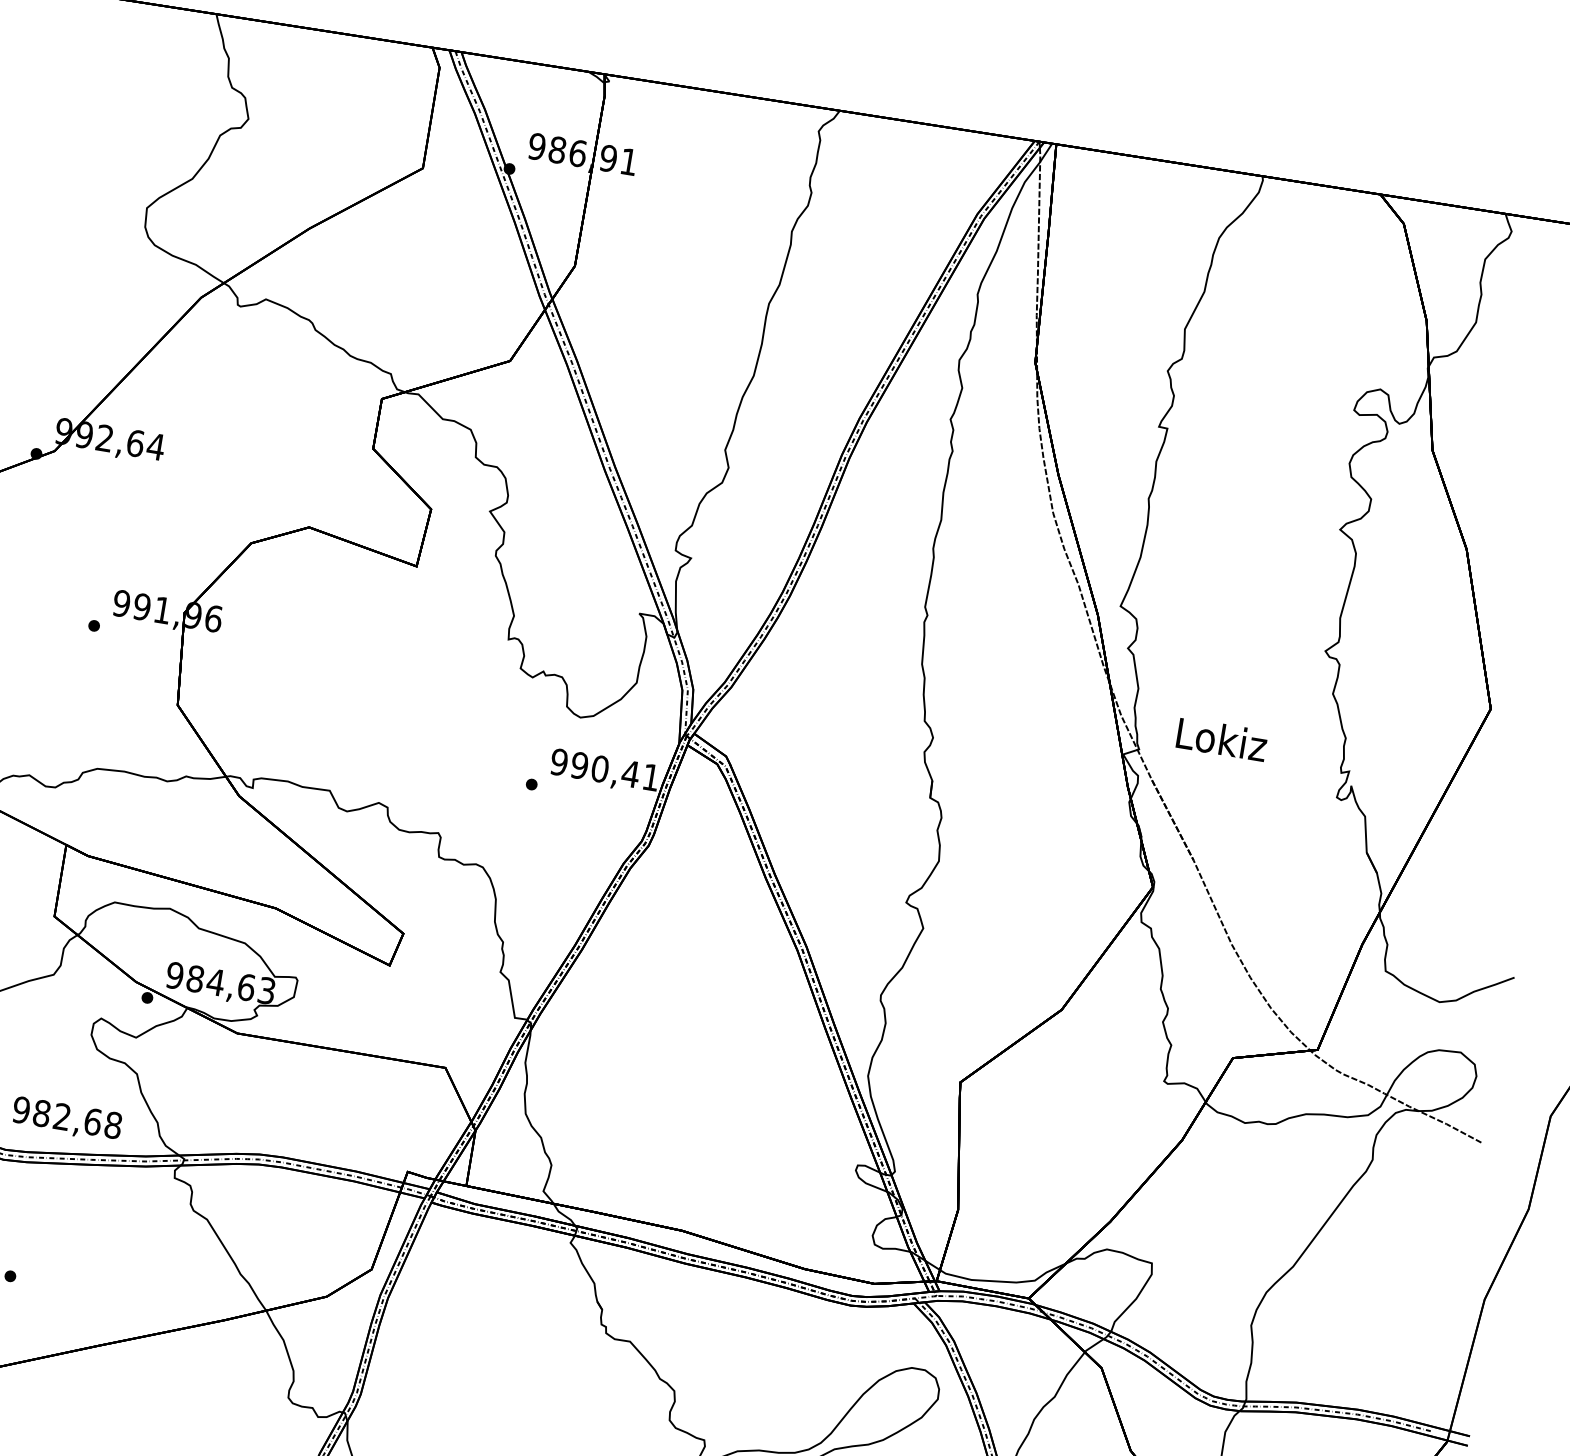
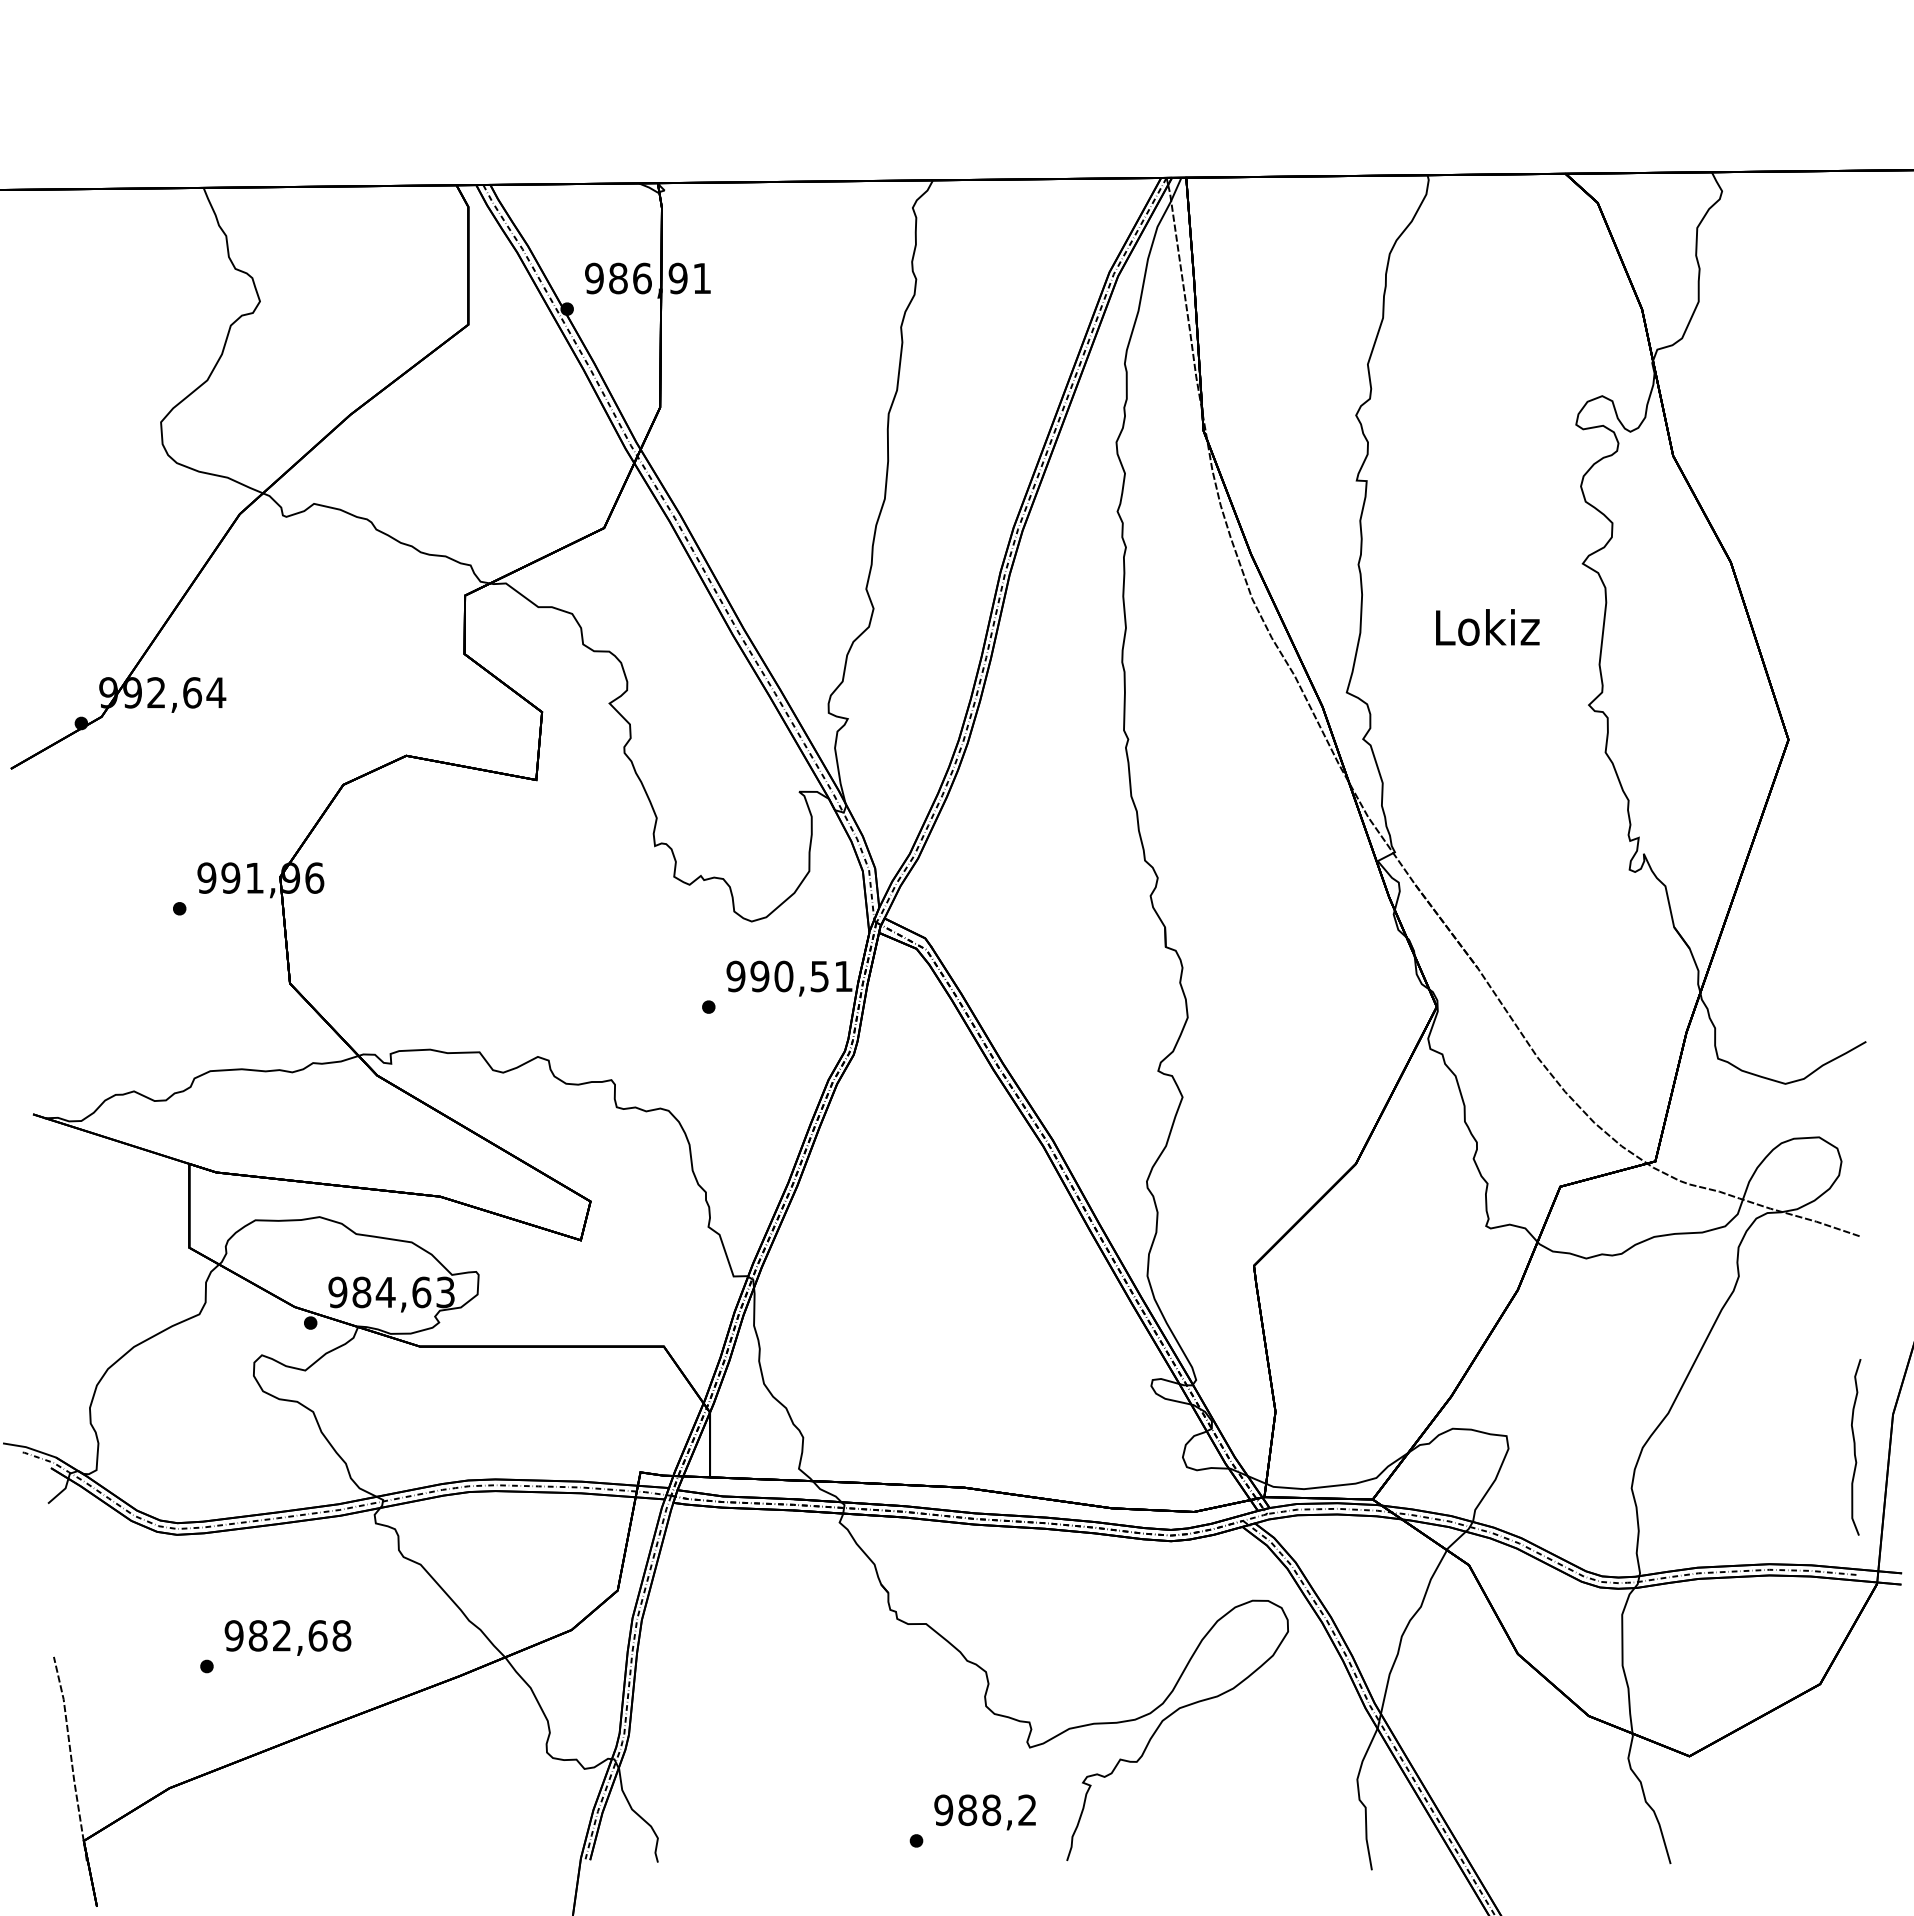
text: (1221, 739) -> (1487, 627), moved
text: (630, 774) -> (819, 976), 990,41 -> 990,51
text: (66, 1119) -> (287, 1637), moved
curve: (1448, 1322) -> (1855, 1447), added

